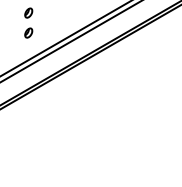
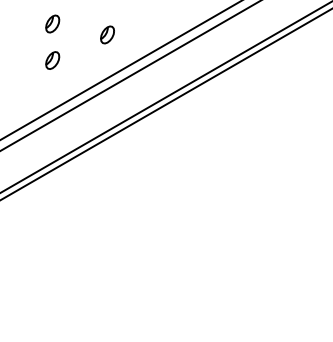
part: (58, 18) -> (107, 33), added

